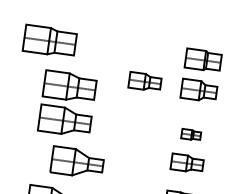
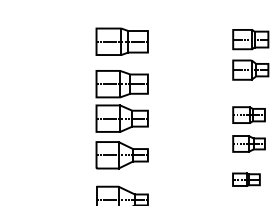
part: (49, 40) -> (121, 41), moved
part: (144, 81) -> (195, 68), removed
part: (190, 134) -> (248, 114), size x1.67
part: (76, 162) -> (121, 155), moved

